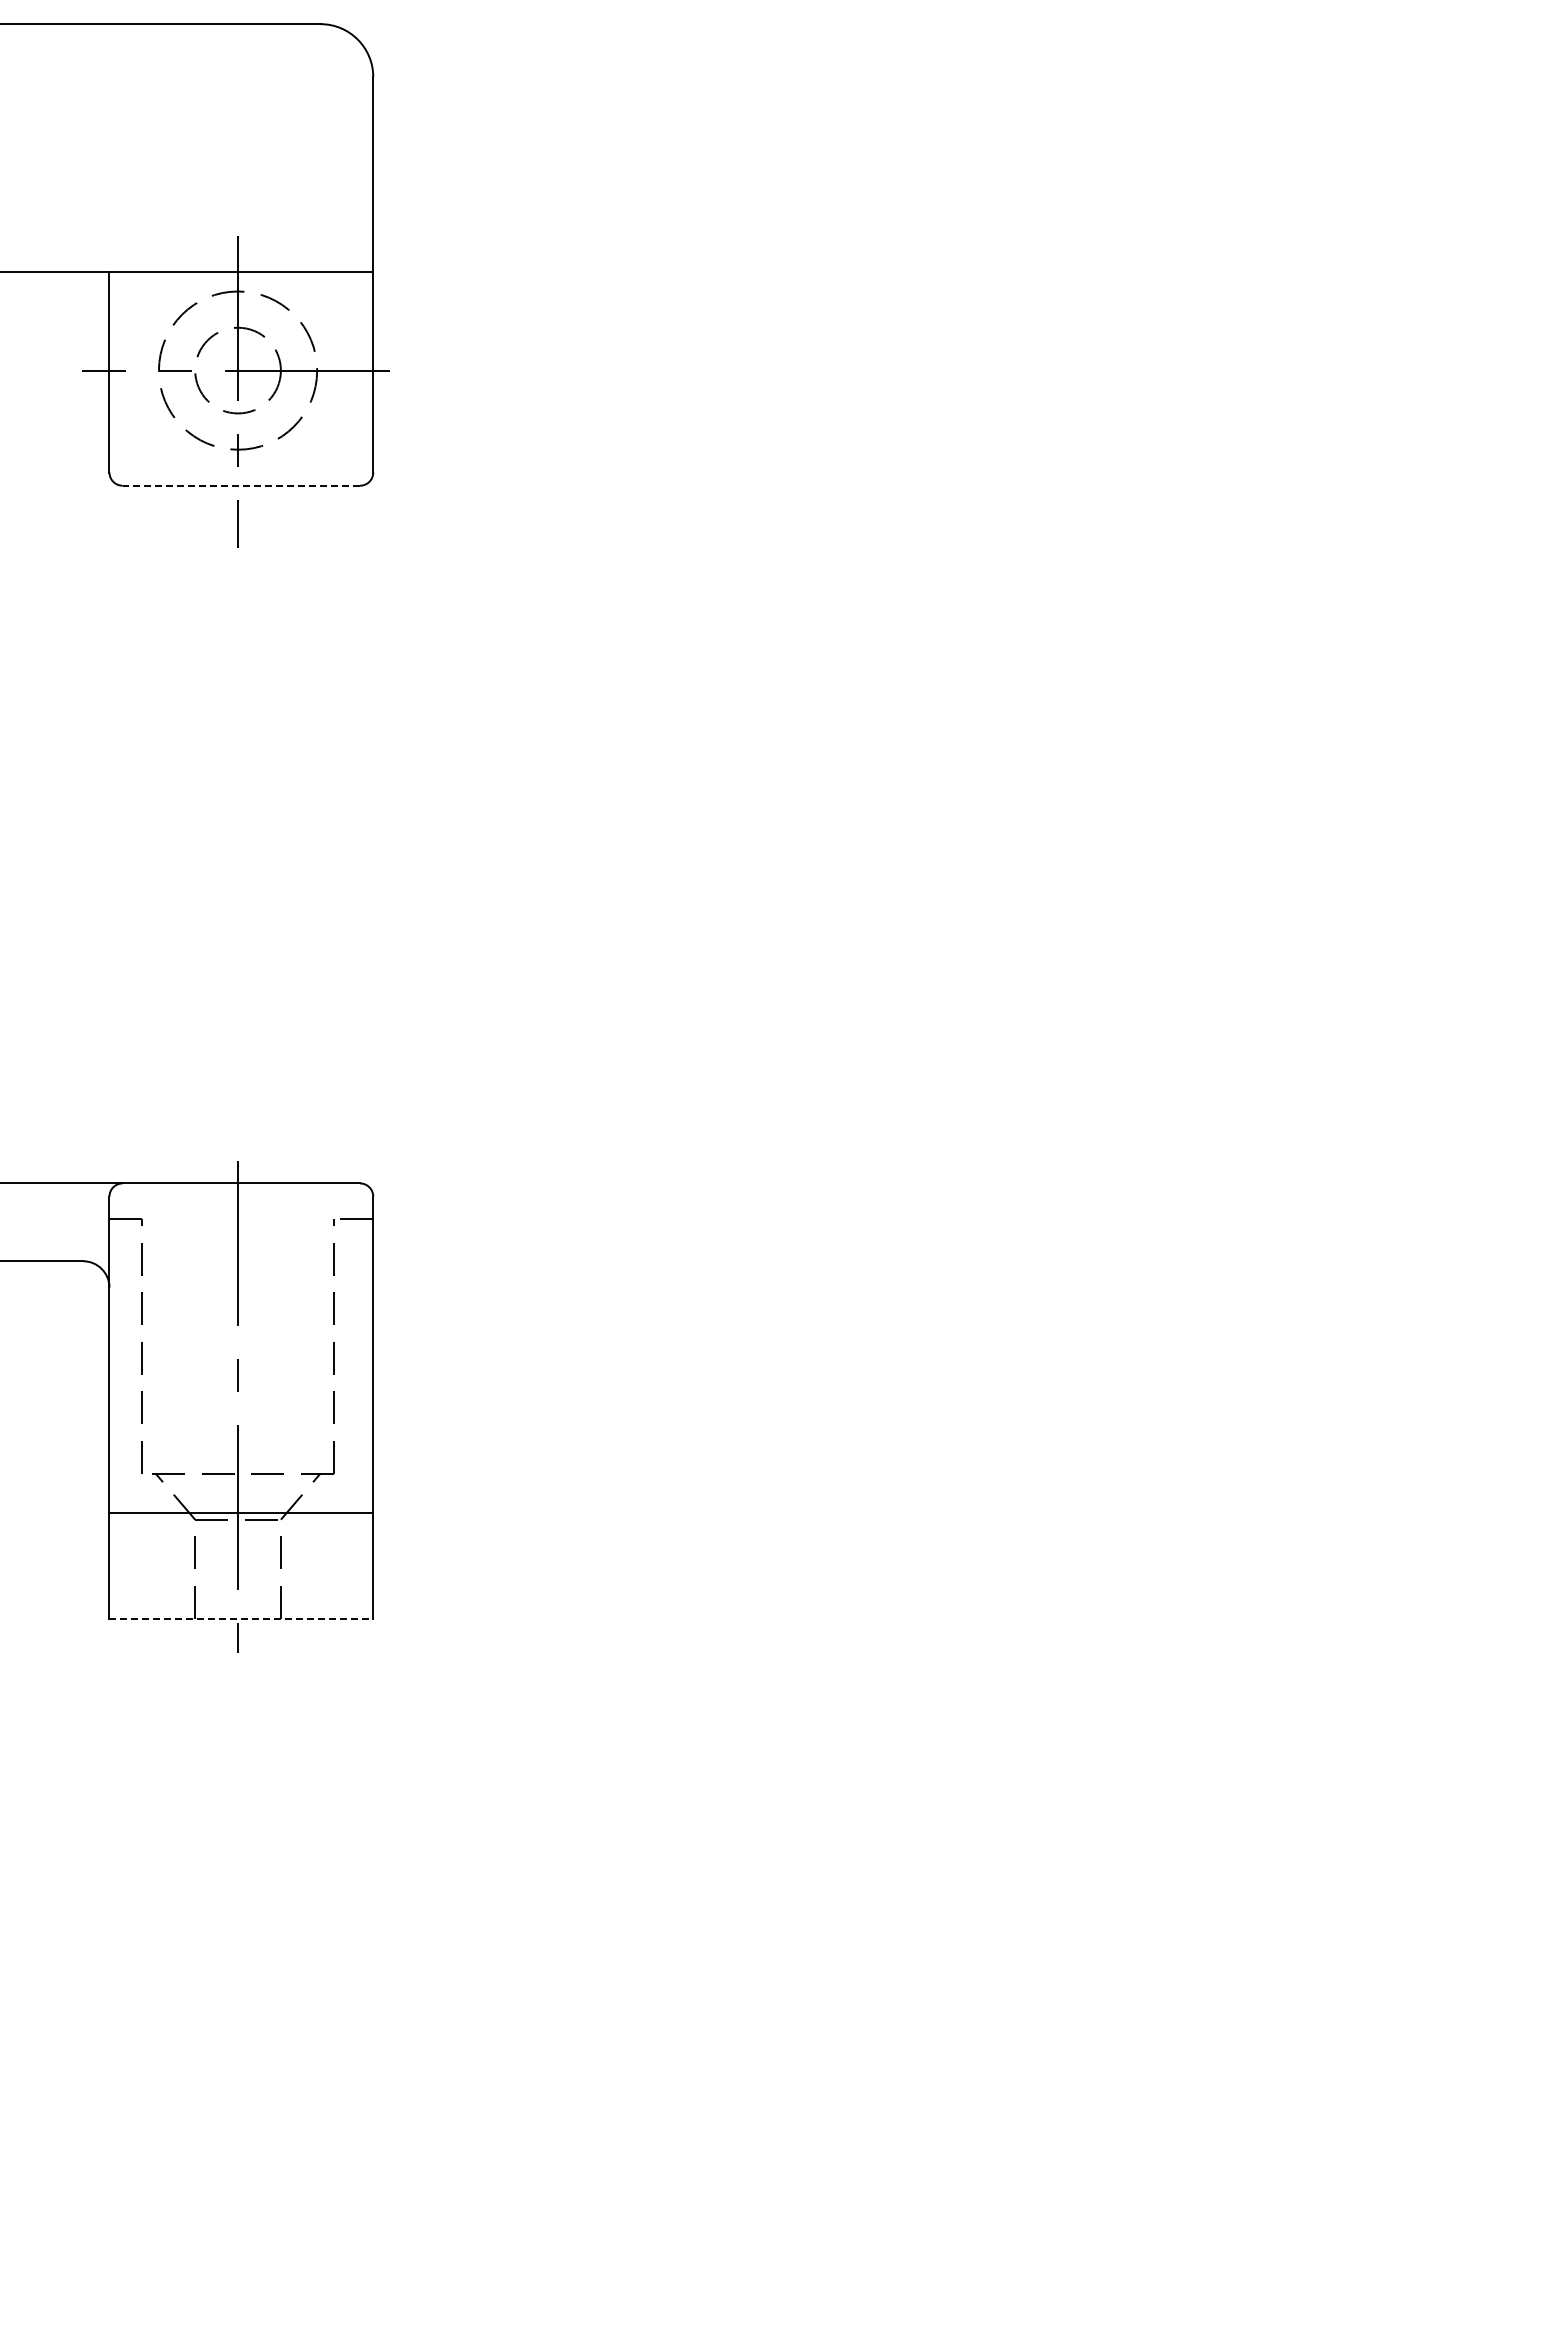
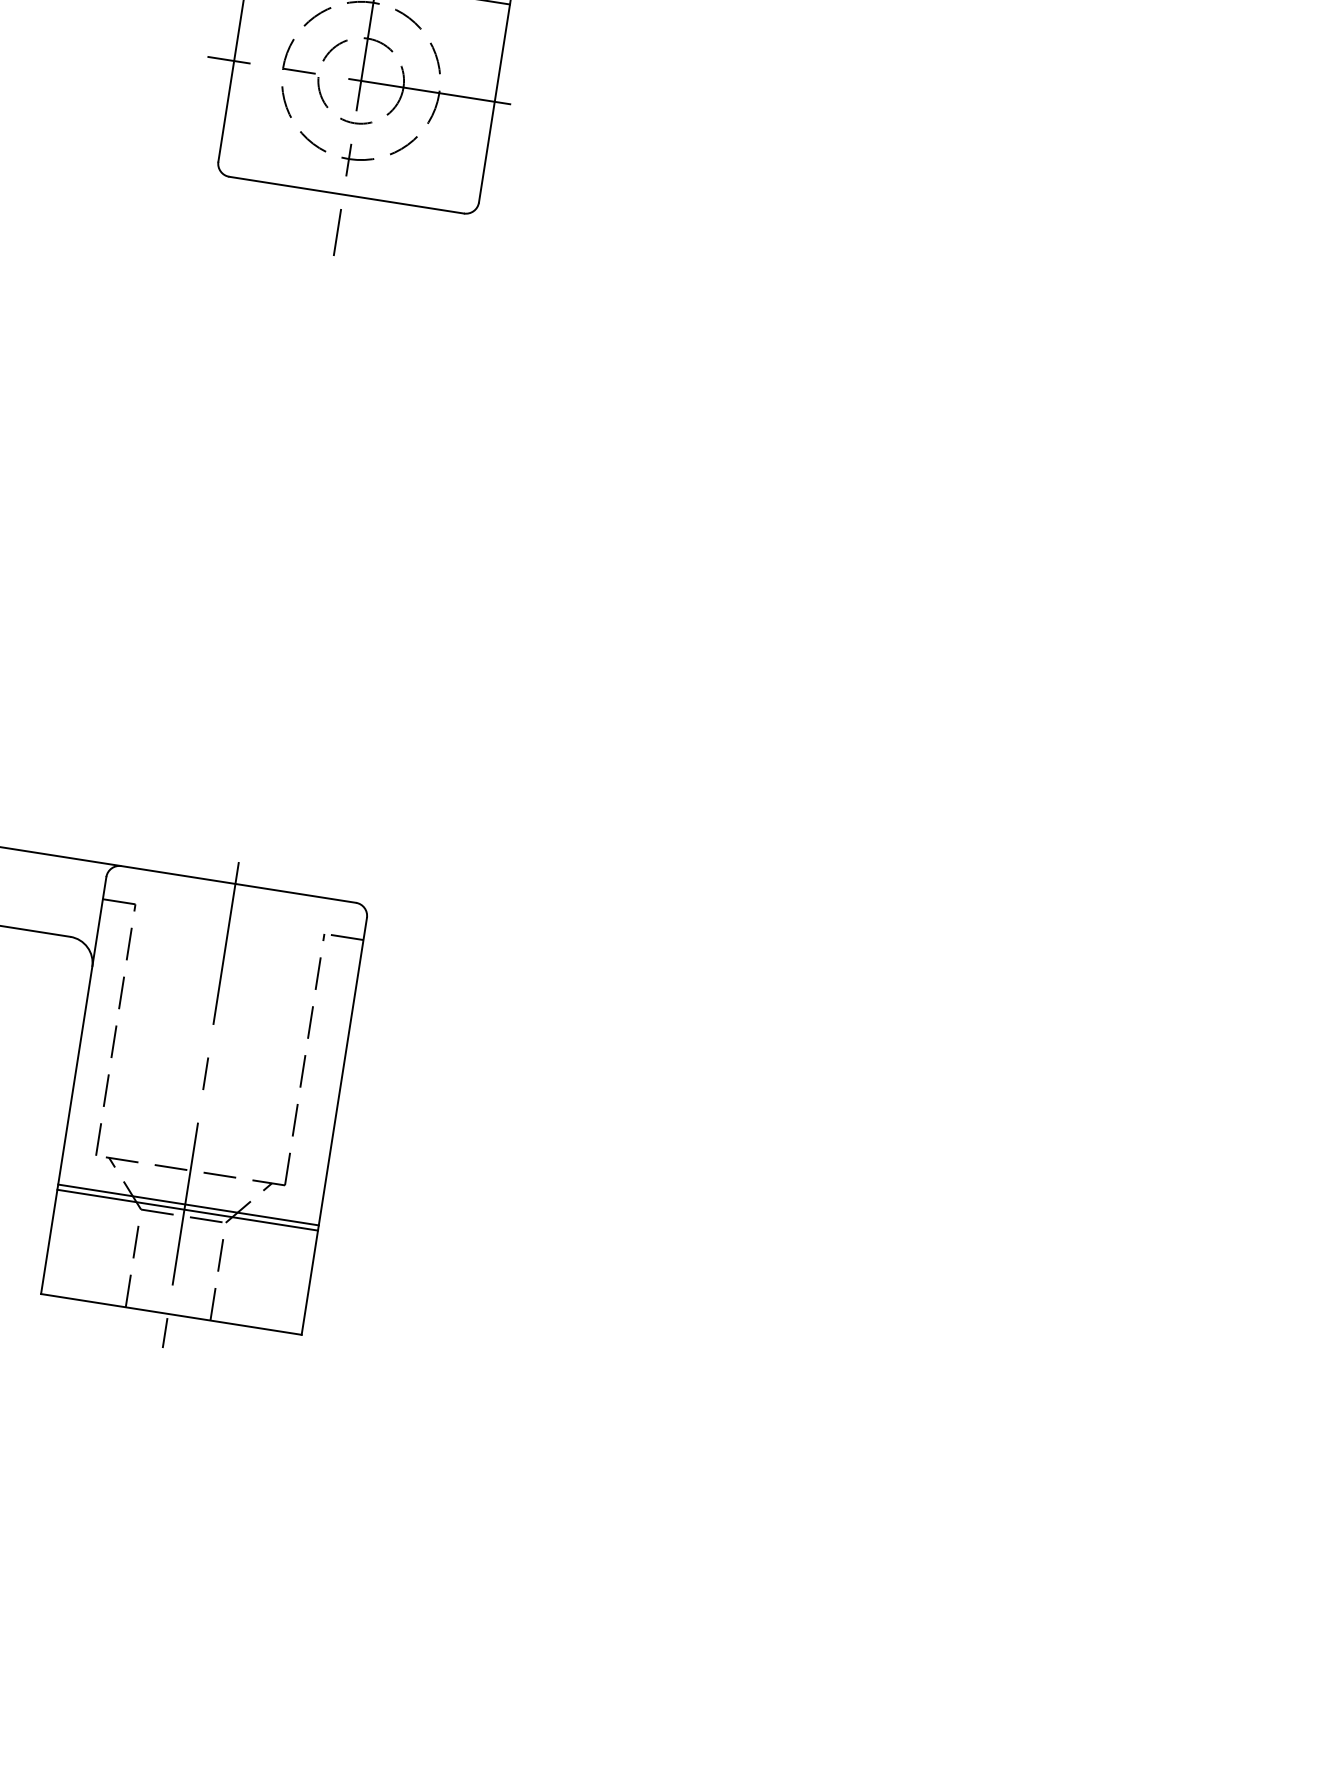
line: (241, 485) -> (346, 194), dashed -> solid
line: (241, 1507) -> (188, 1204), added
line: (241, 1618) -> (171, 1314), dashed -> solid

